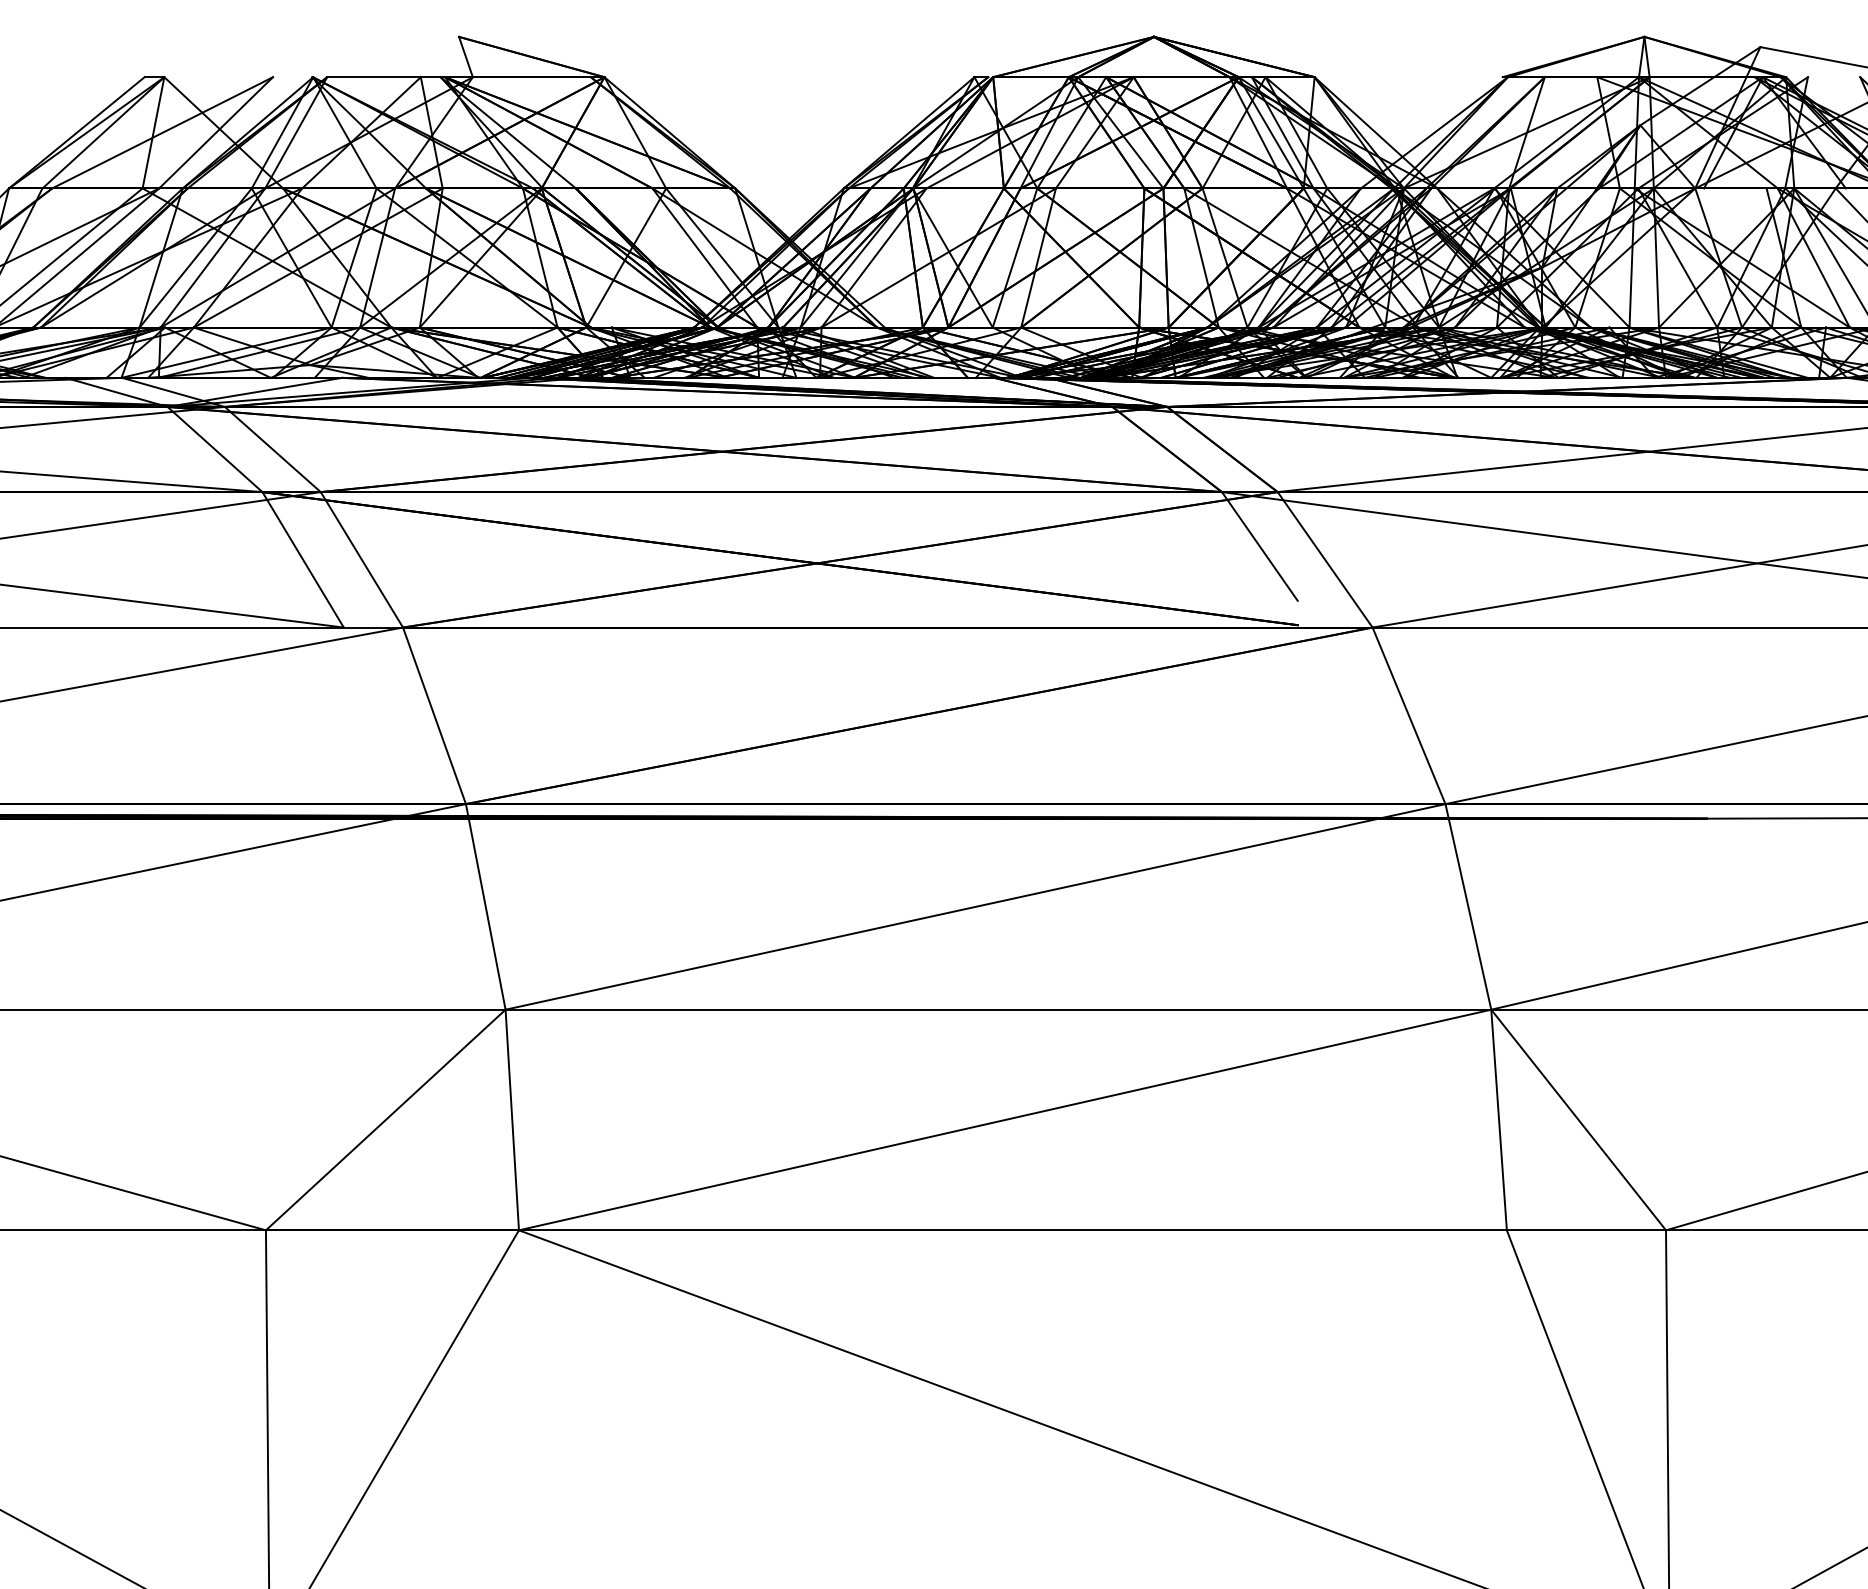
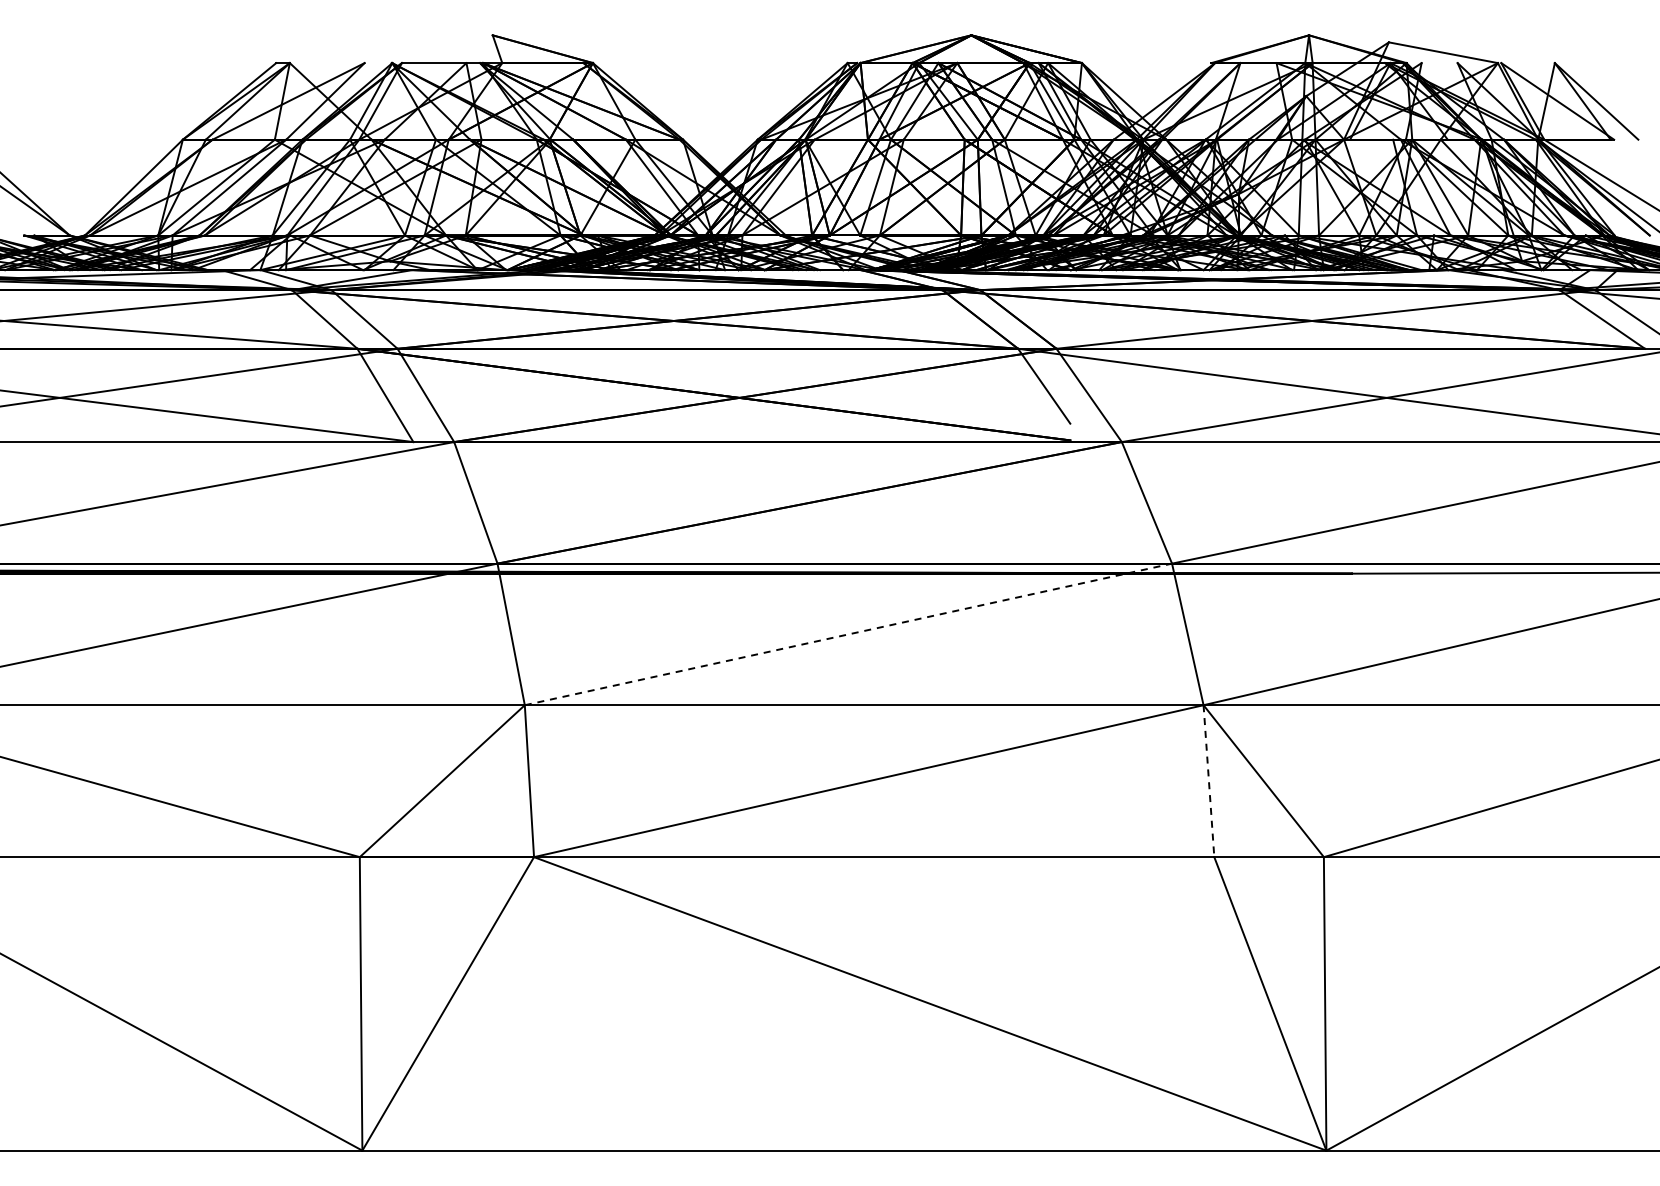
line: (975, 907) -> (848, 634), solid -> dashed
line: (1498, 1120) -> (1208, 781), solid -> dashed

